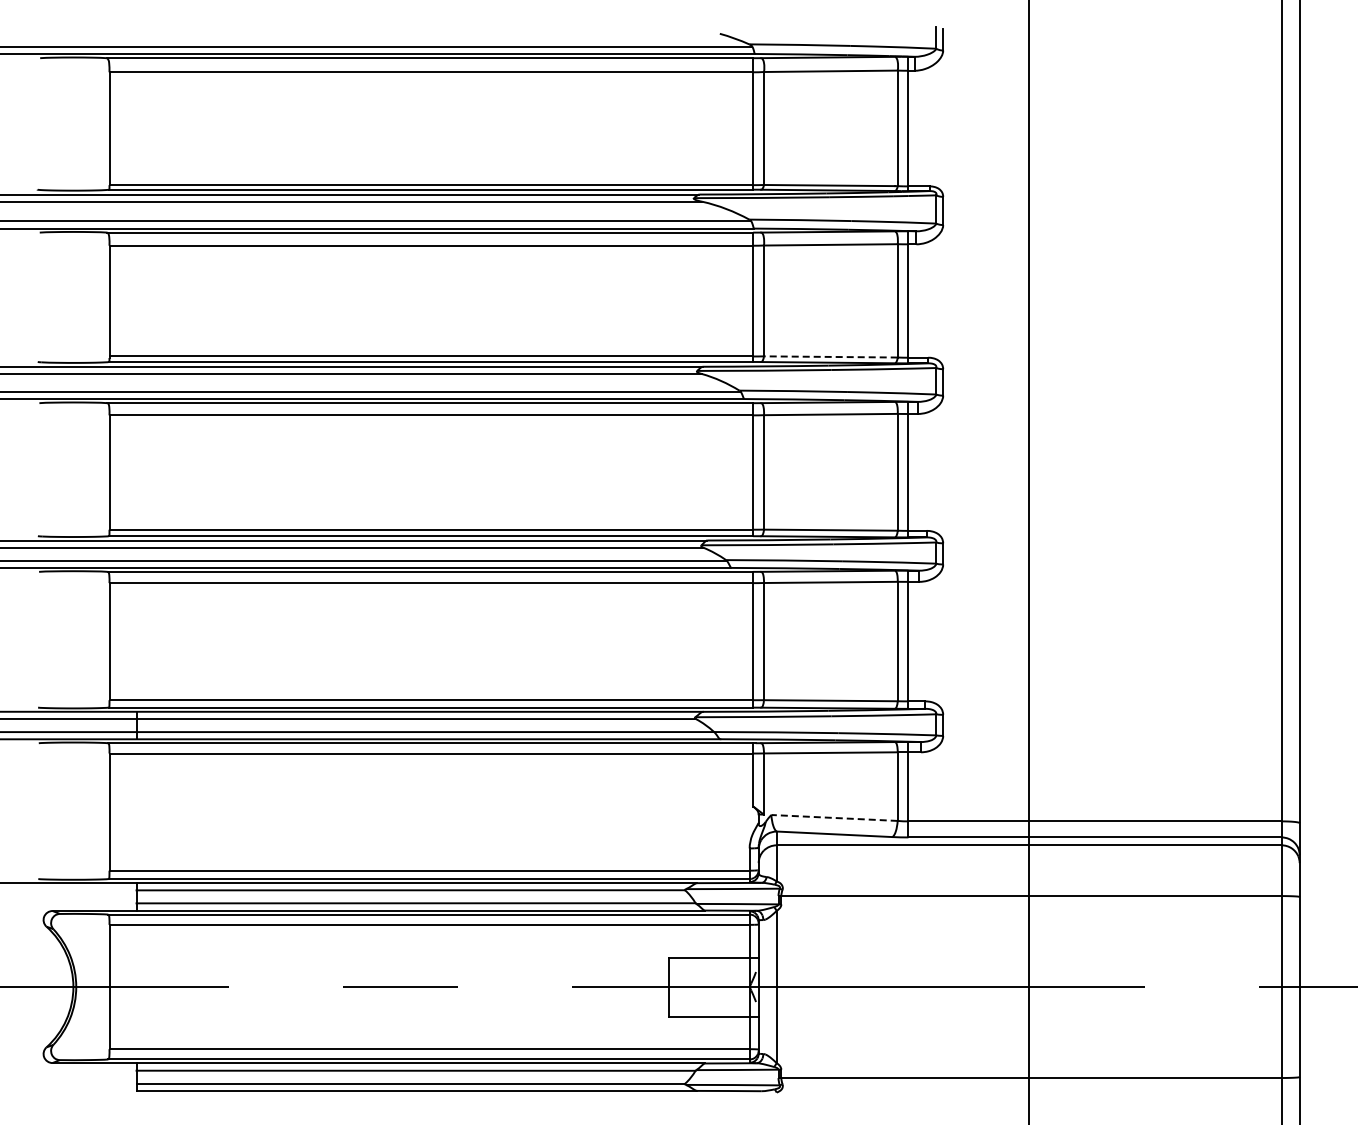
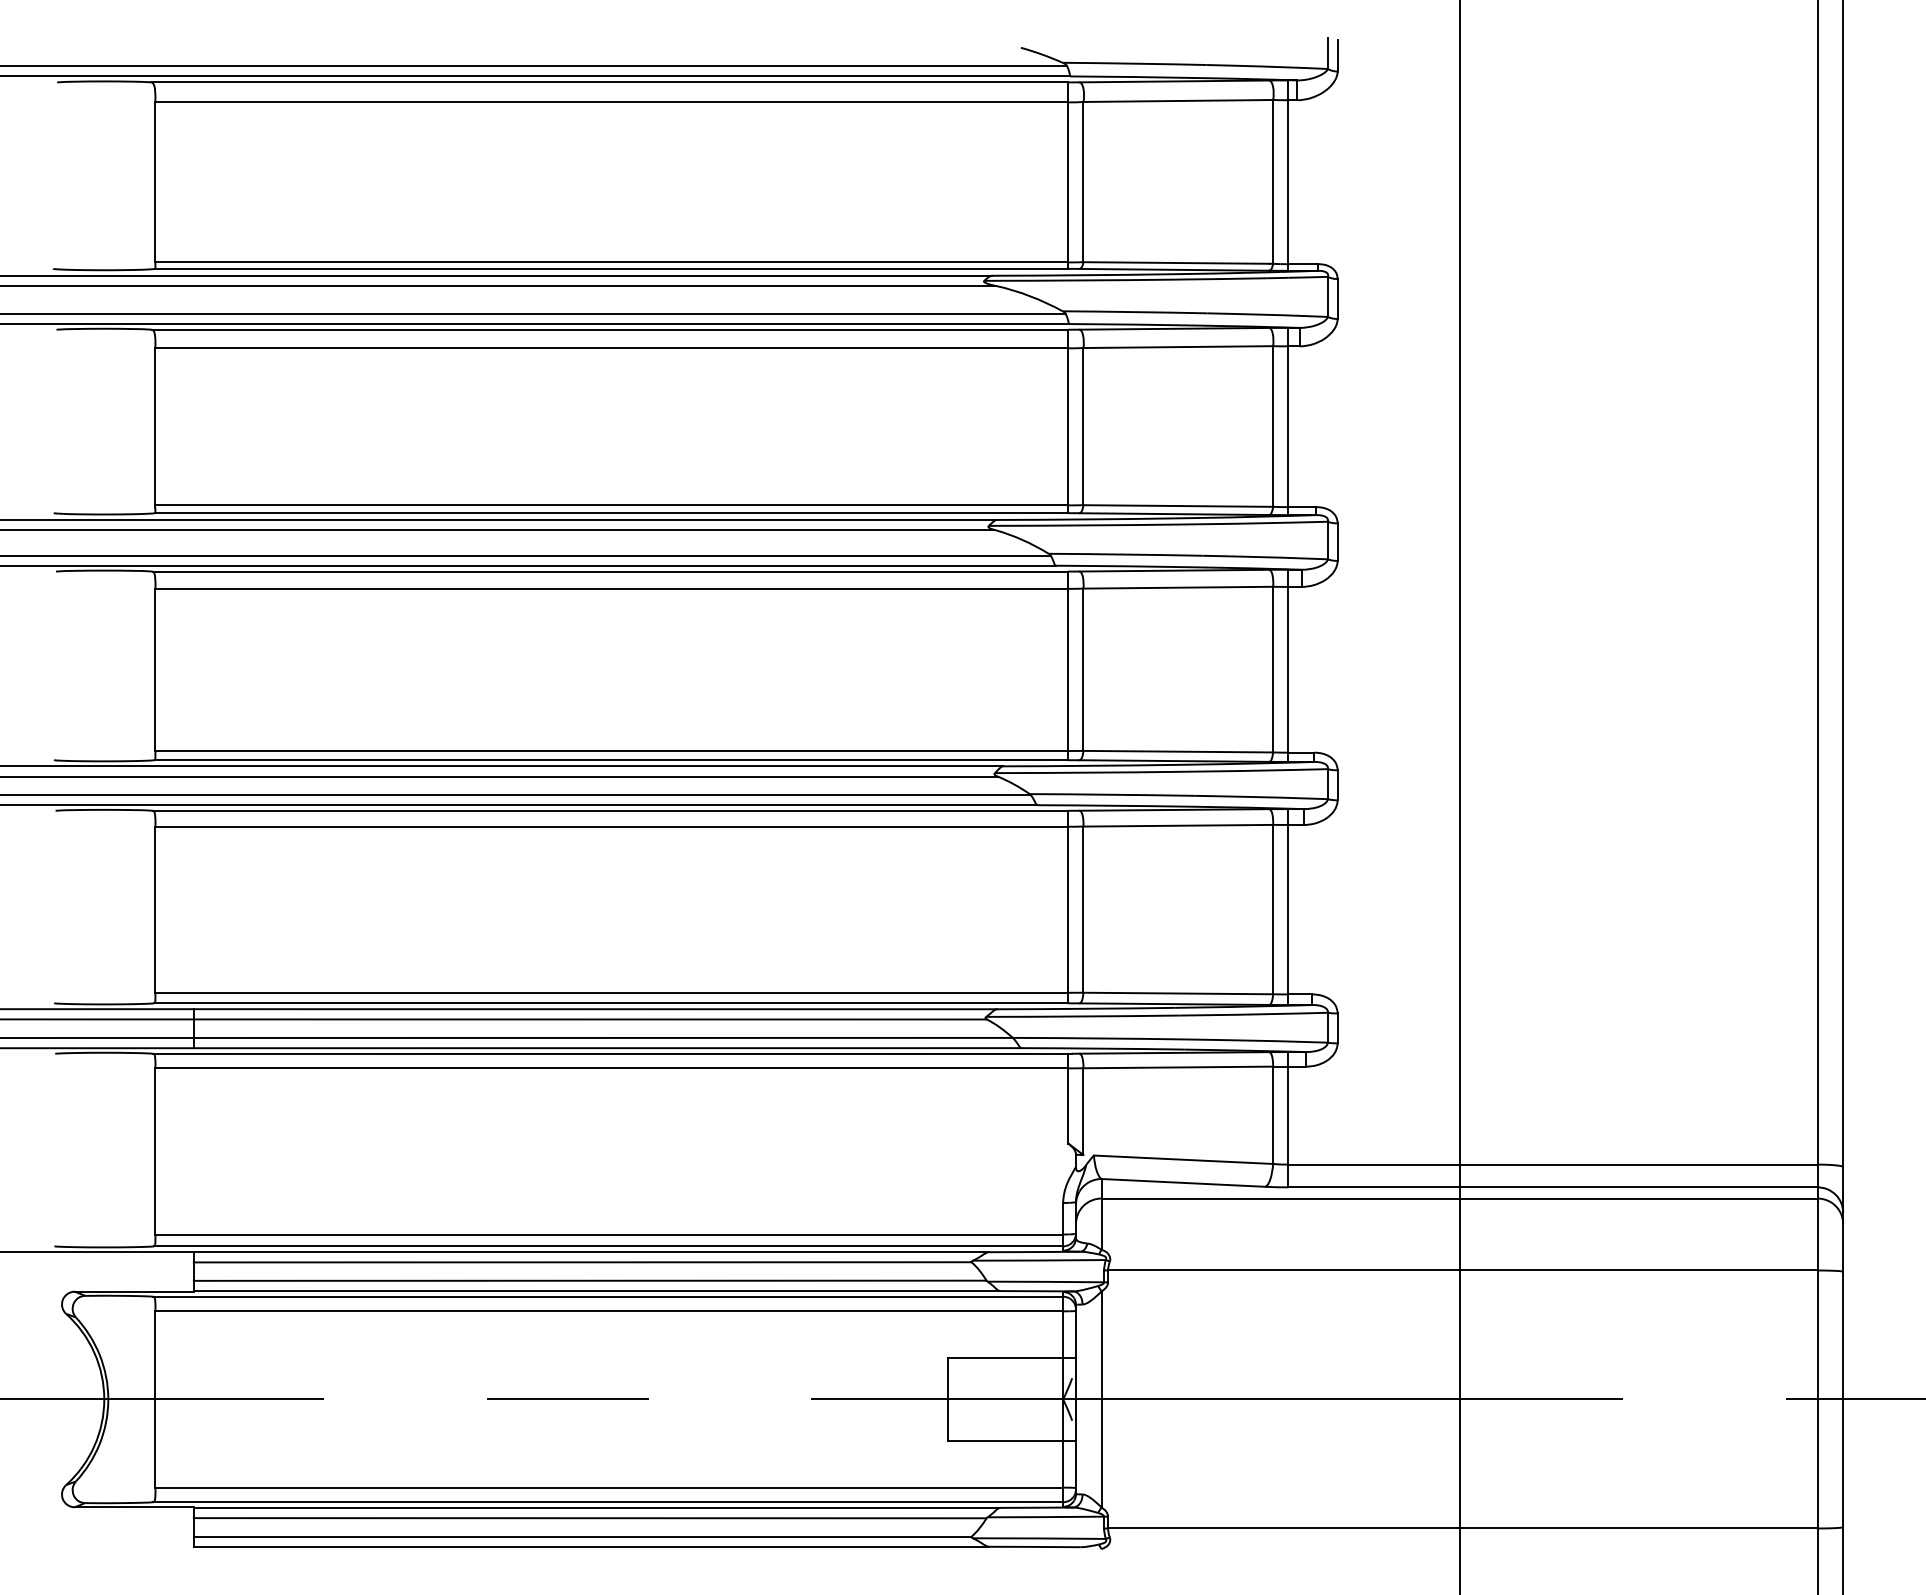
line: (830, 356) -> (1177, 505), dashed -> solid
line: (834, 817) -> (1183, 1159), dashed -> solid

